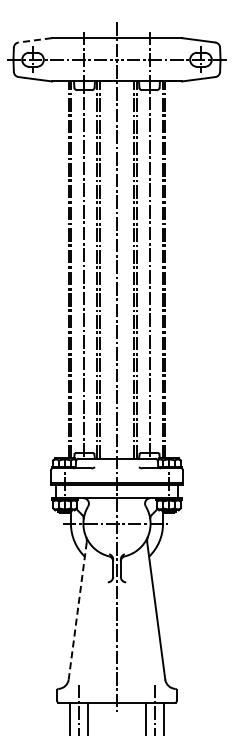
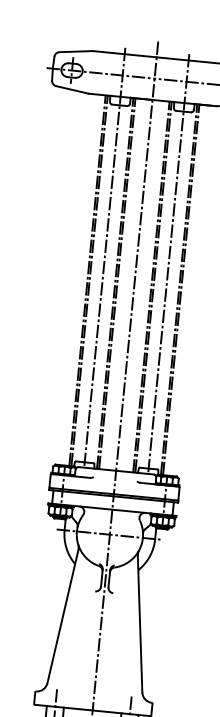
line: (35, 40) -> (76, 51), dashed -> solid
line: (77, 611) -> (62, 617), dashed -> solid

